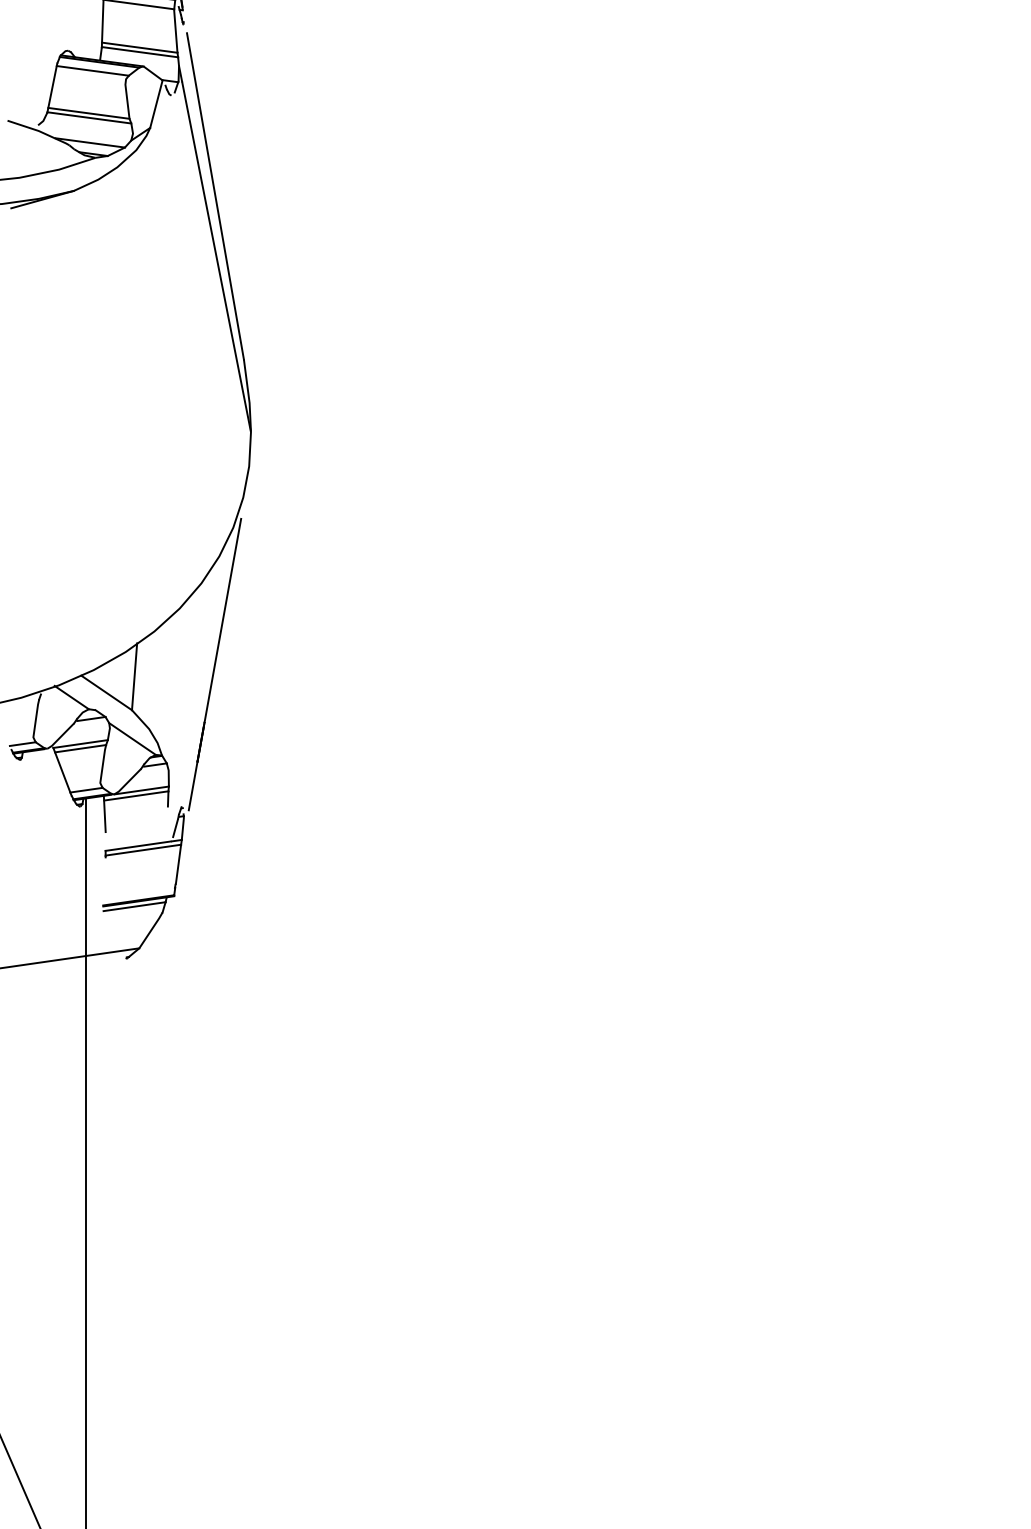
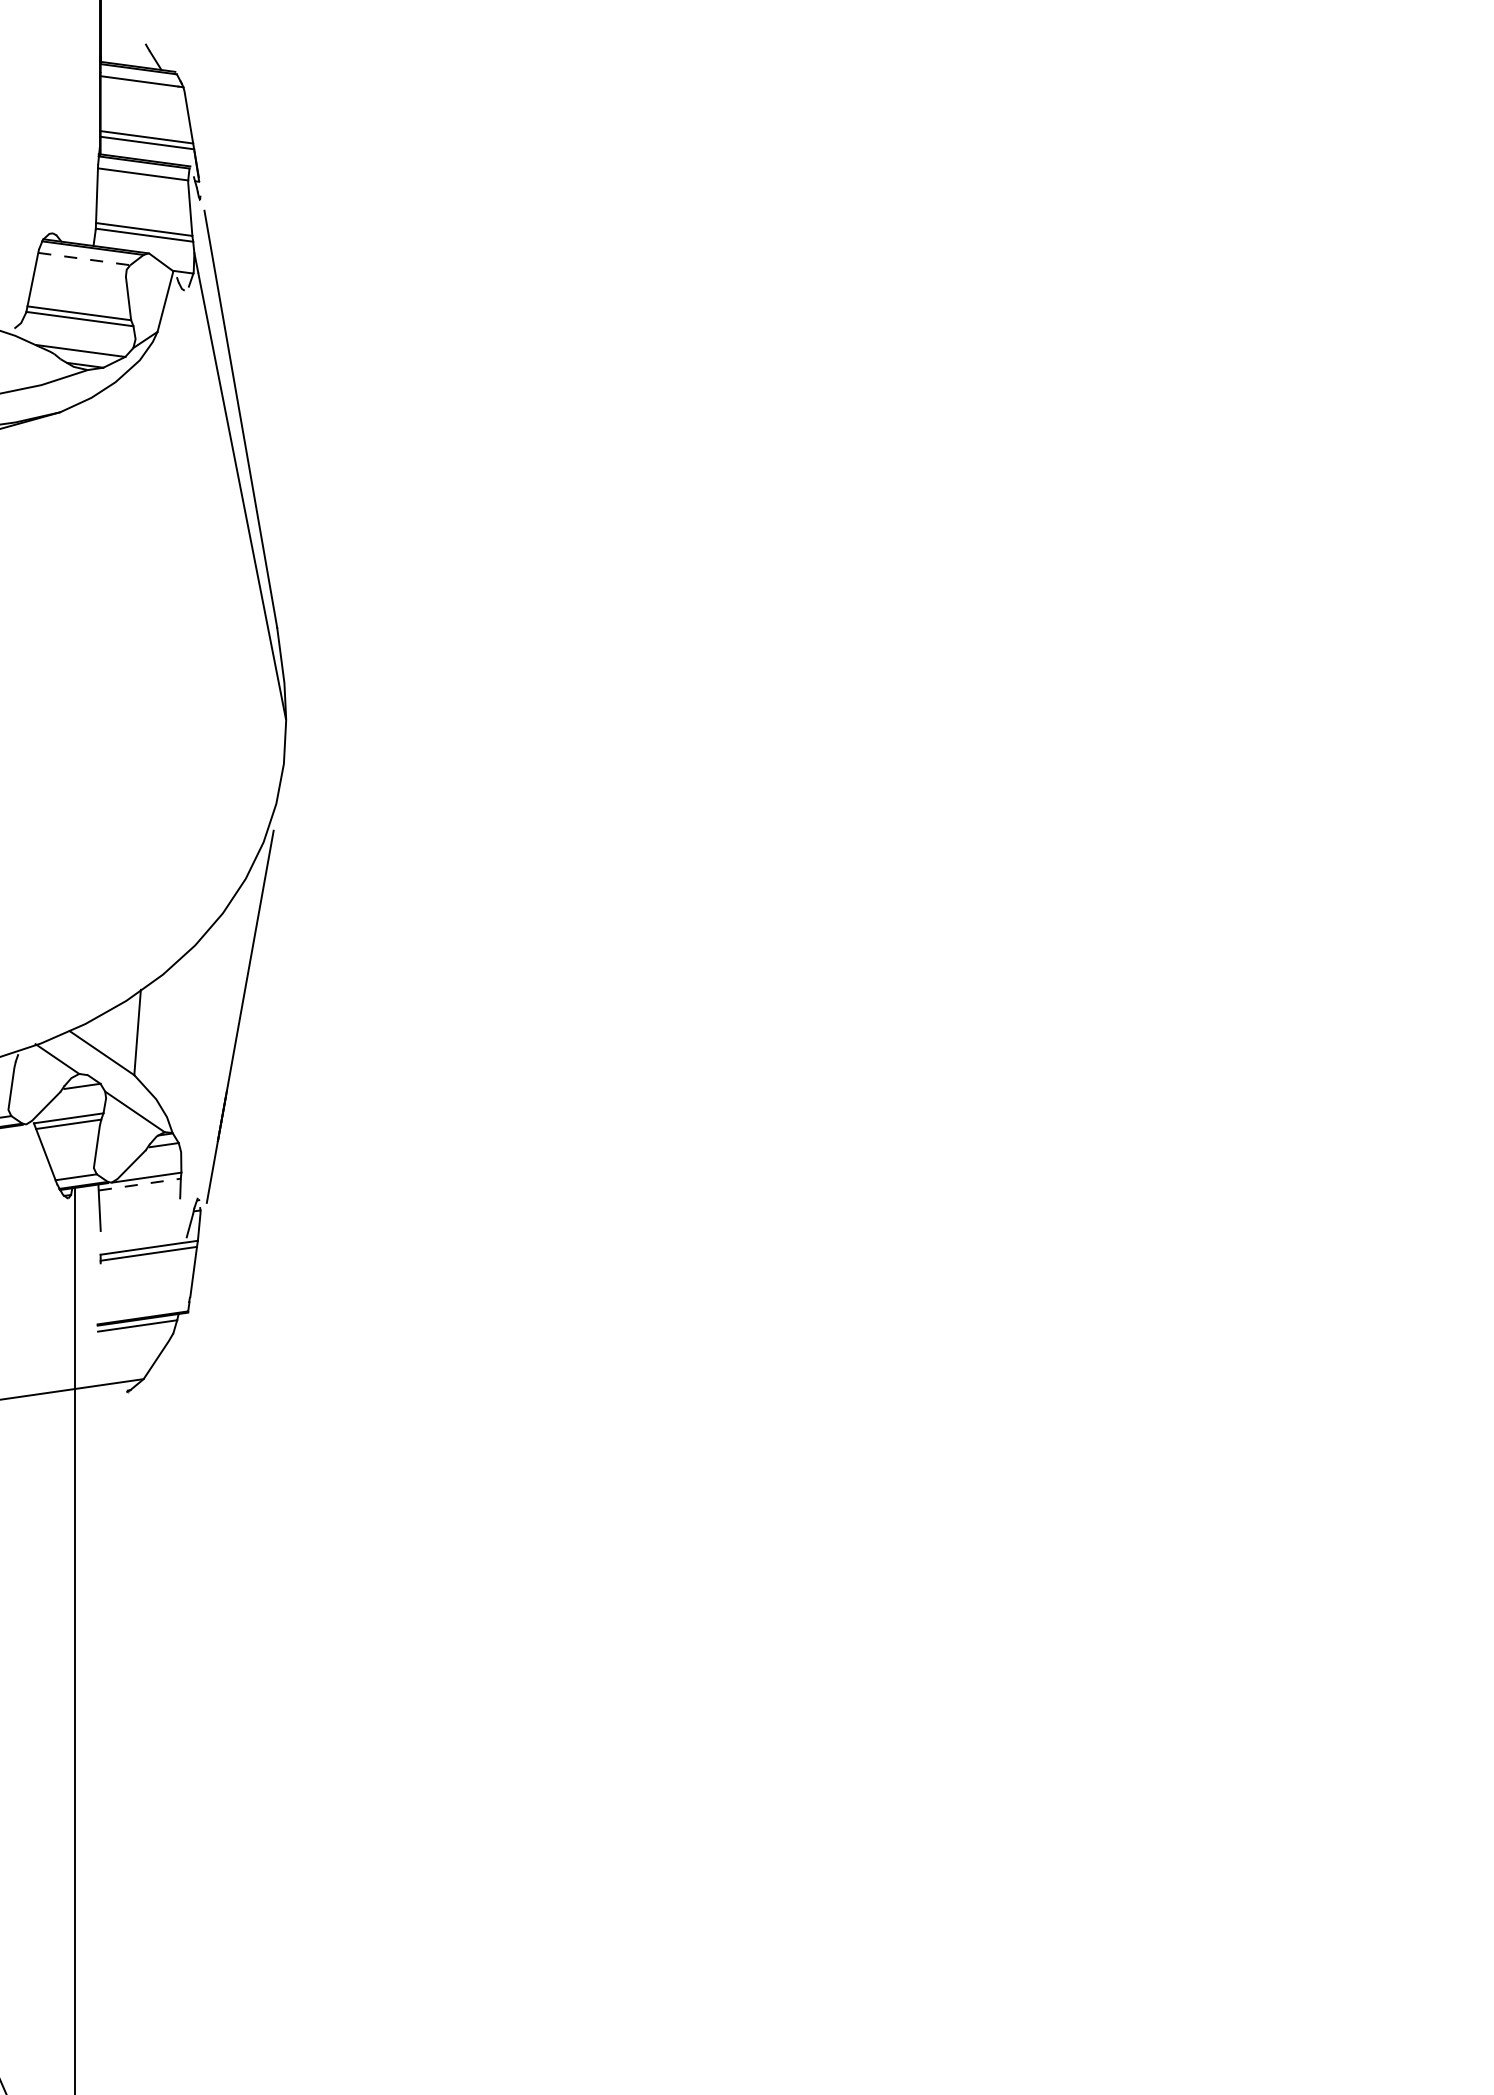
line: (92, 71) -> (84, 259), solid -> dashed
line: (136, 795) -> (140, 1184), solid -> dashed

